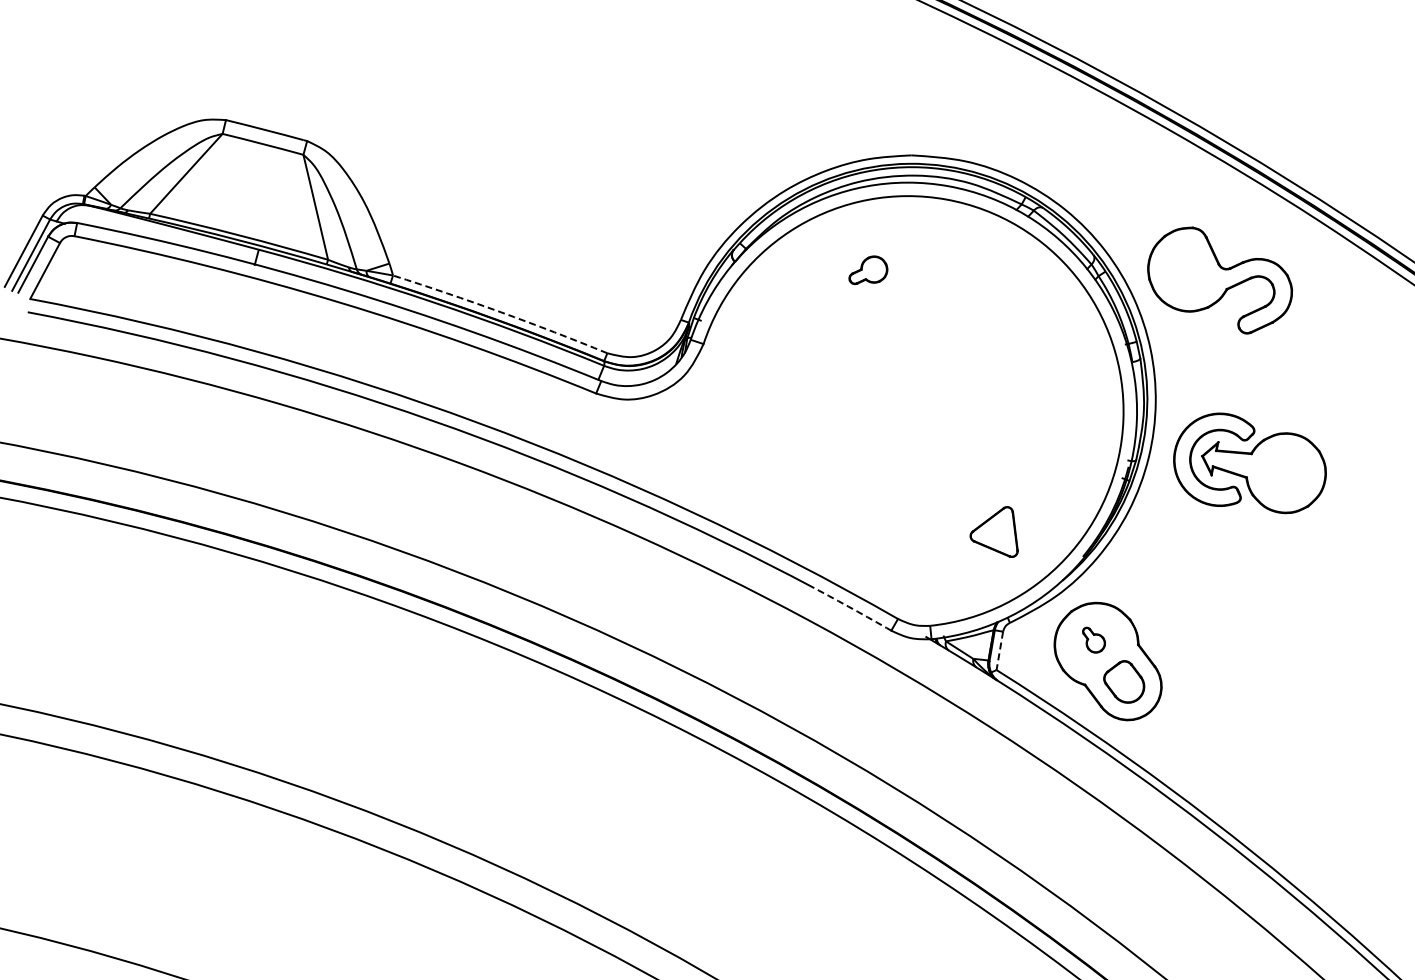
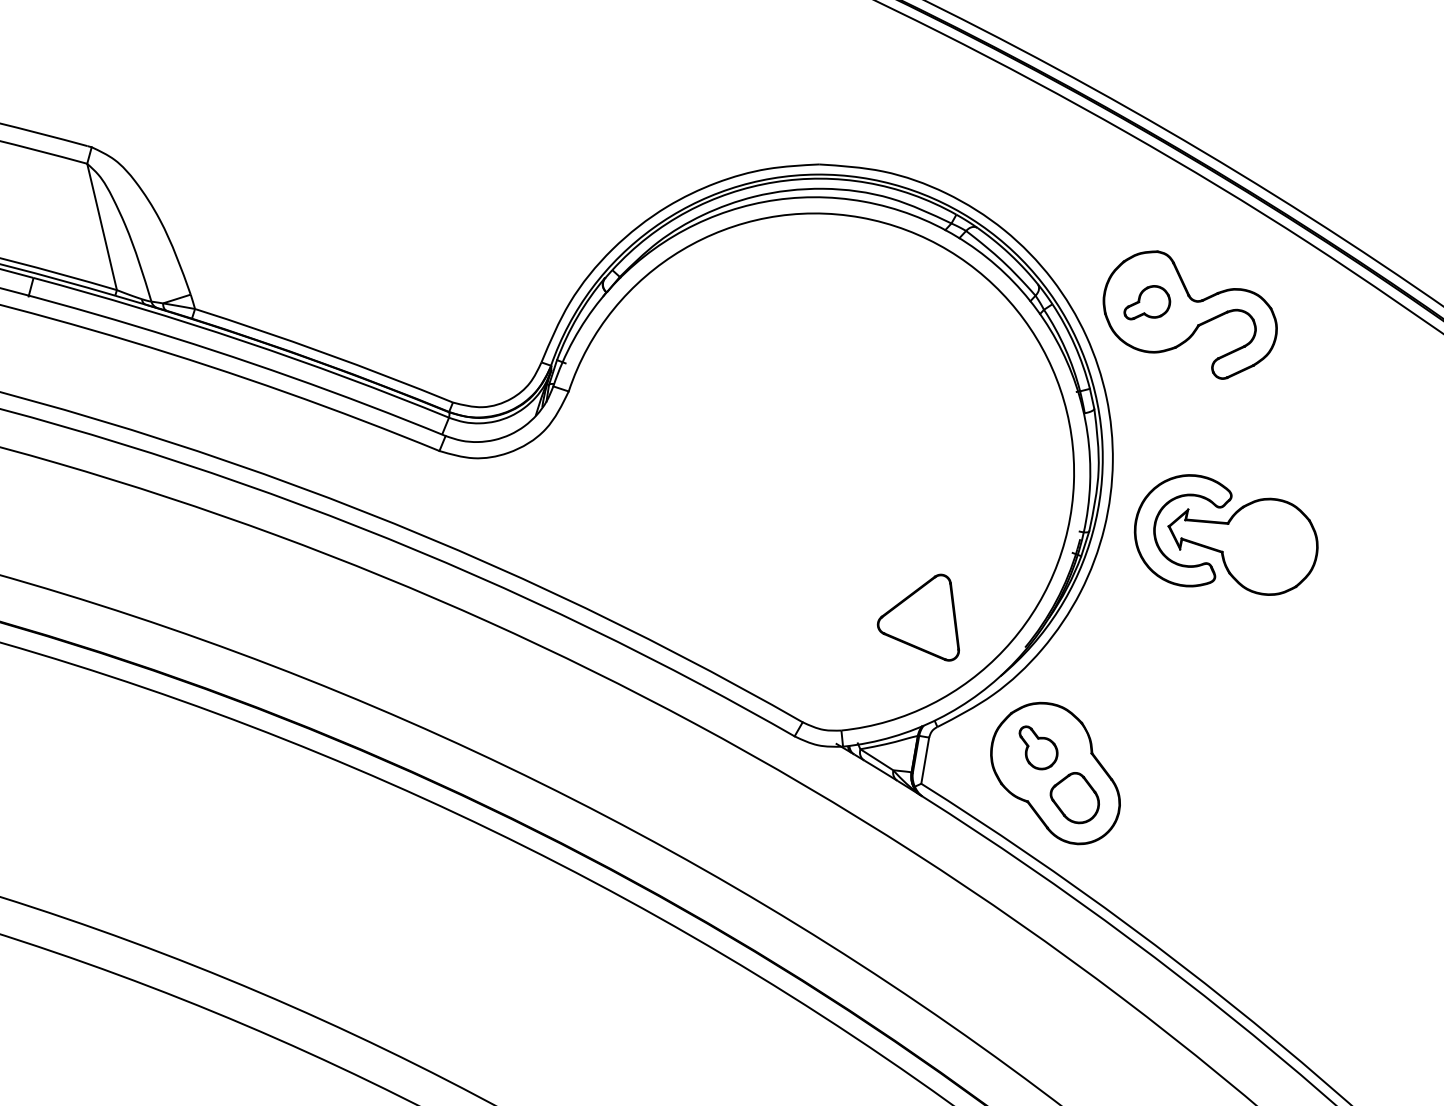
part: (868, 270) -> (1147, 302), moved
arc: (500, 312) -> (324, 353), dashed -> solid
part: (993, 531) -> (917, 617), size x1.43
arc: (852, 609) -> (747, 710), dashed -> solid
part: (1093, 639) -> (1037, 746), size x1.43
line: (999, 651) -> (924, 761), dashed -> solid

